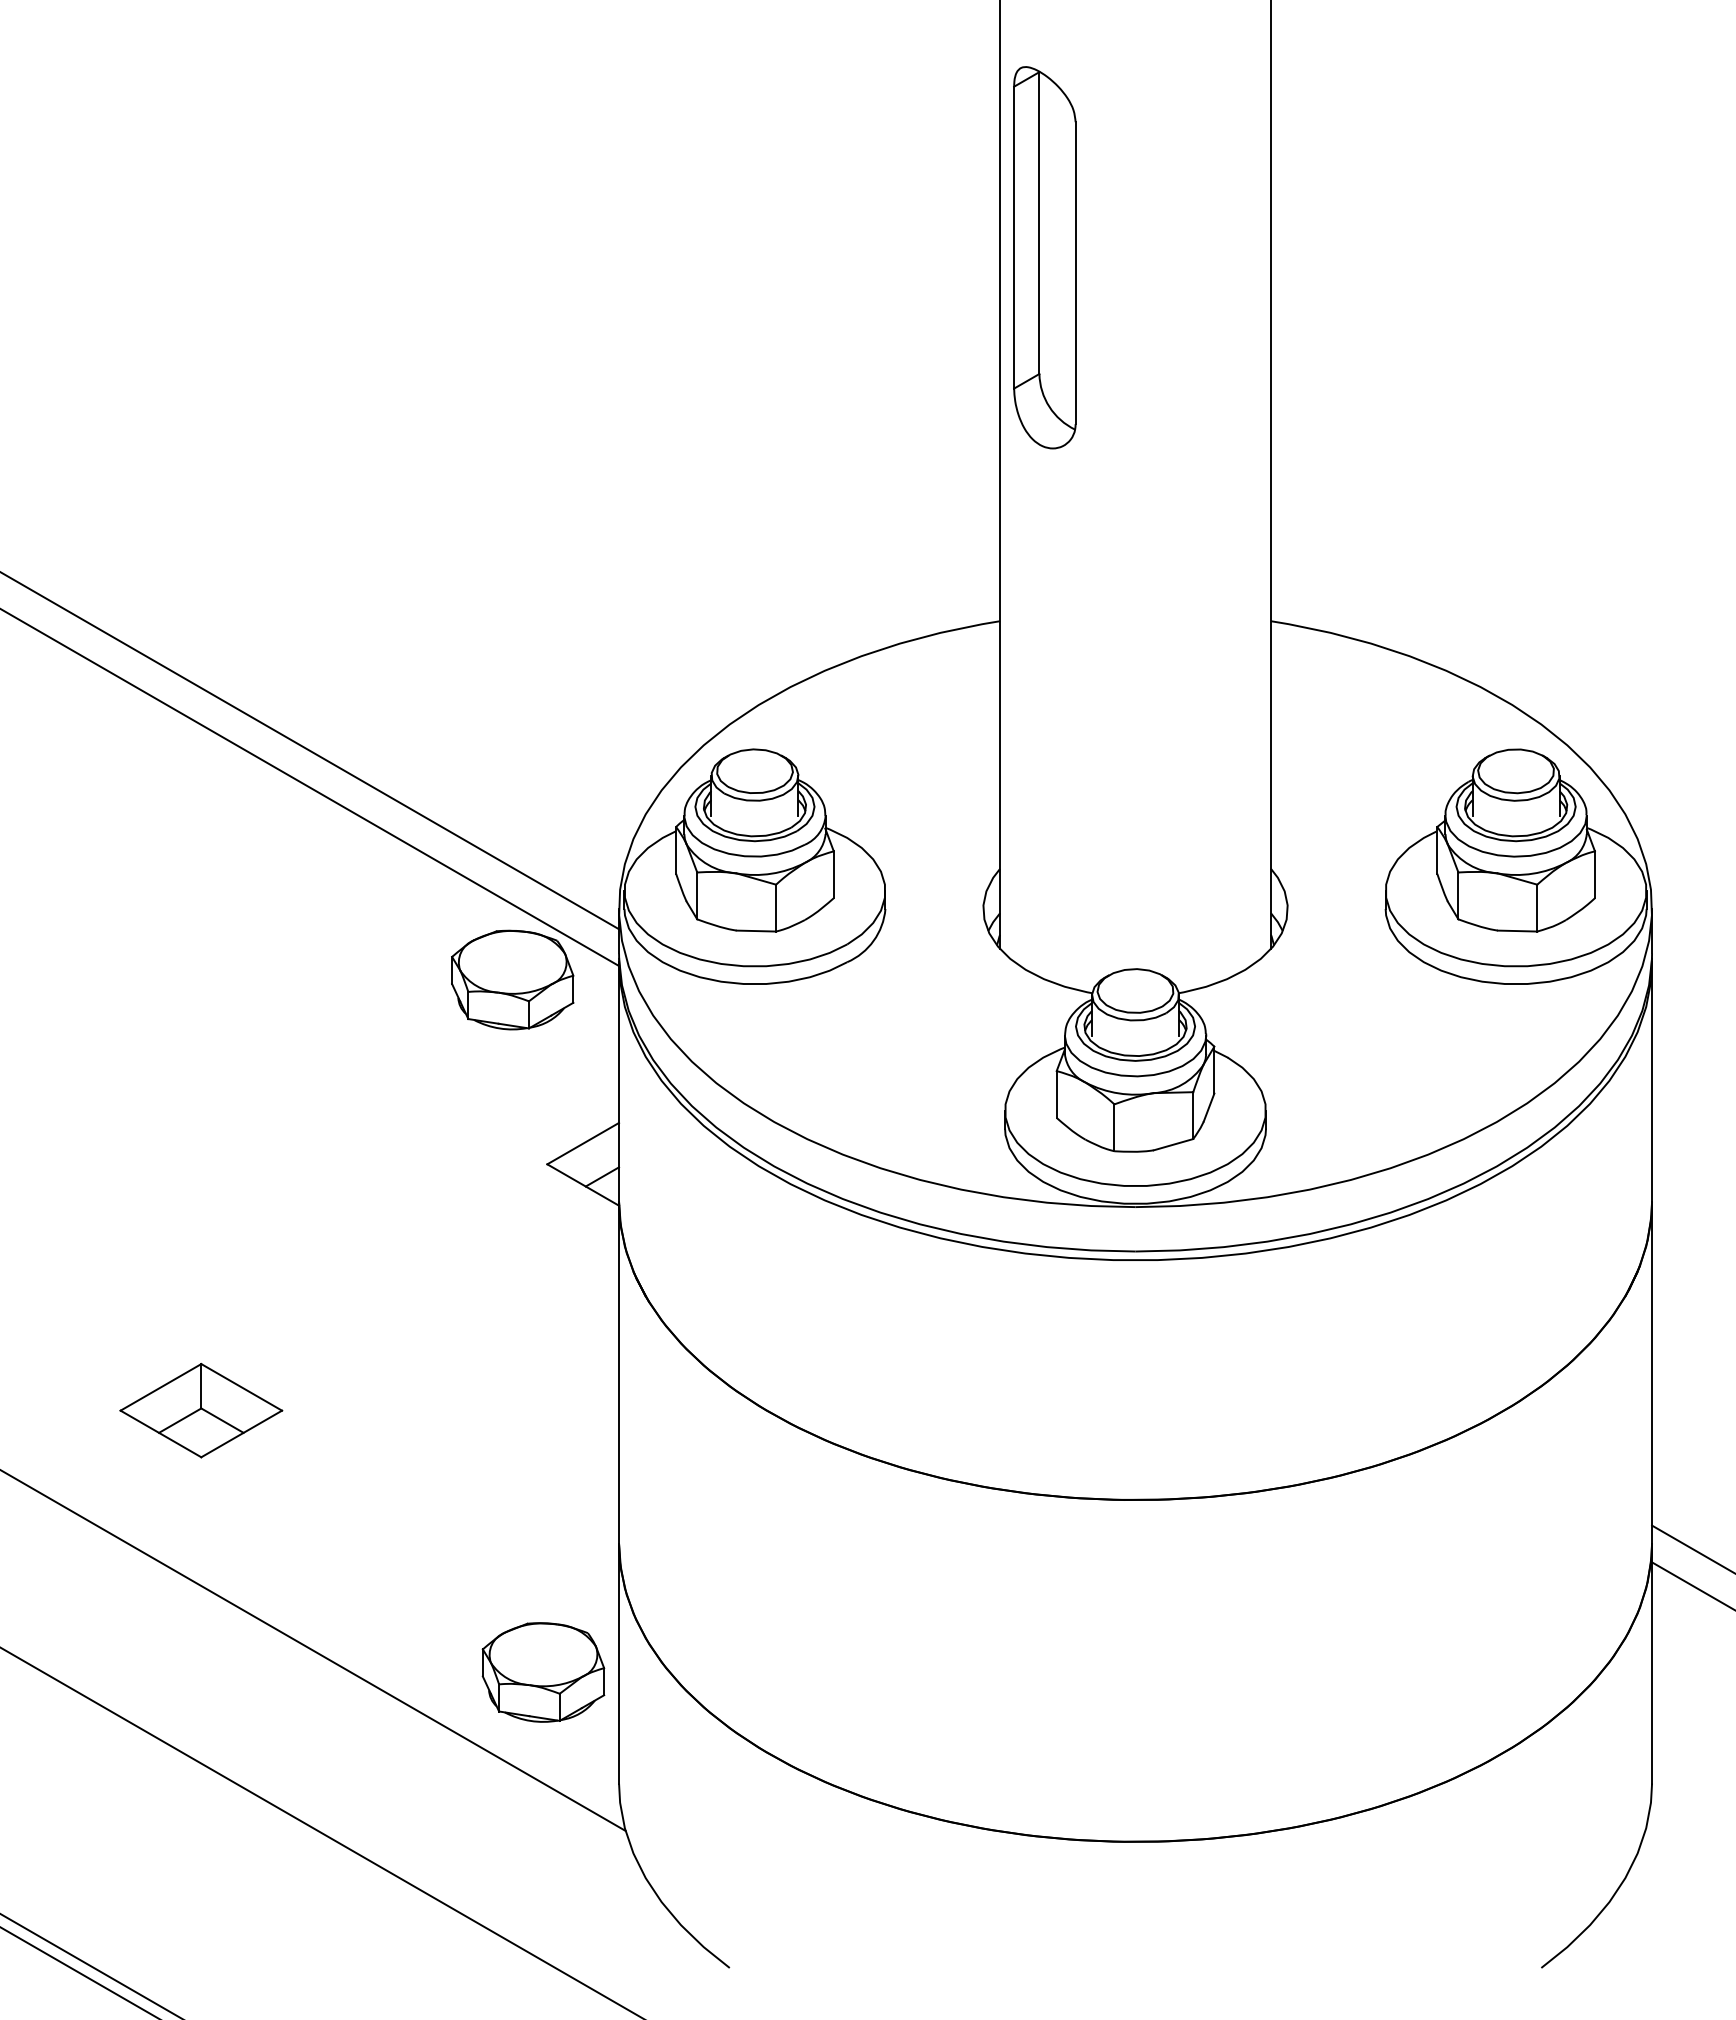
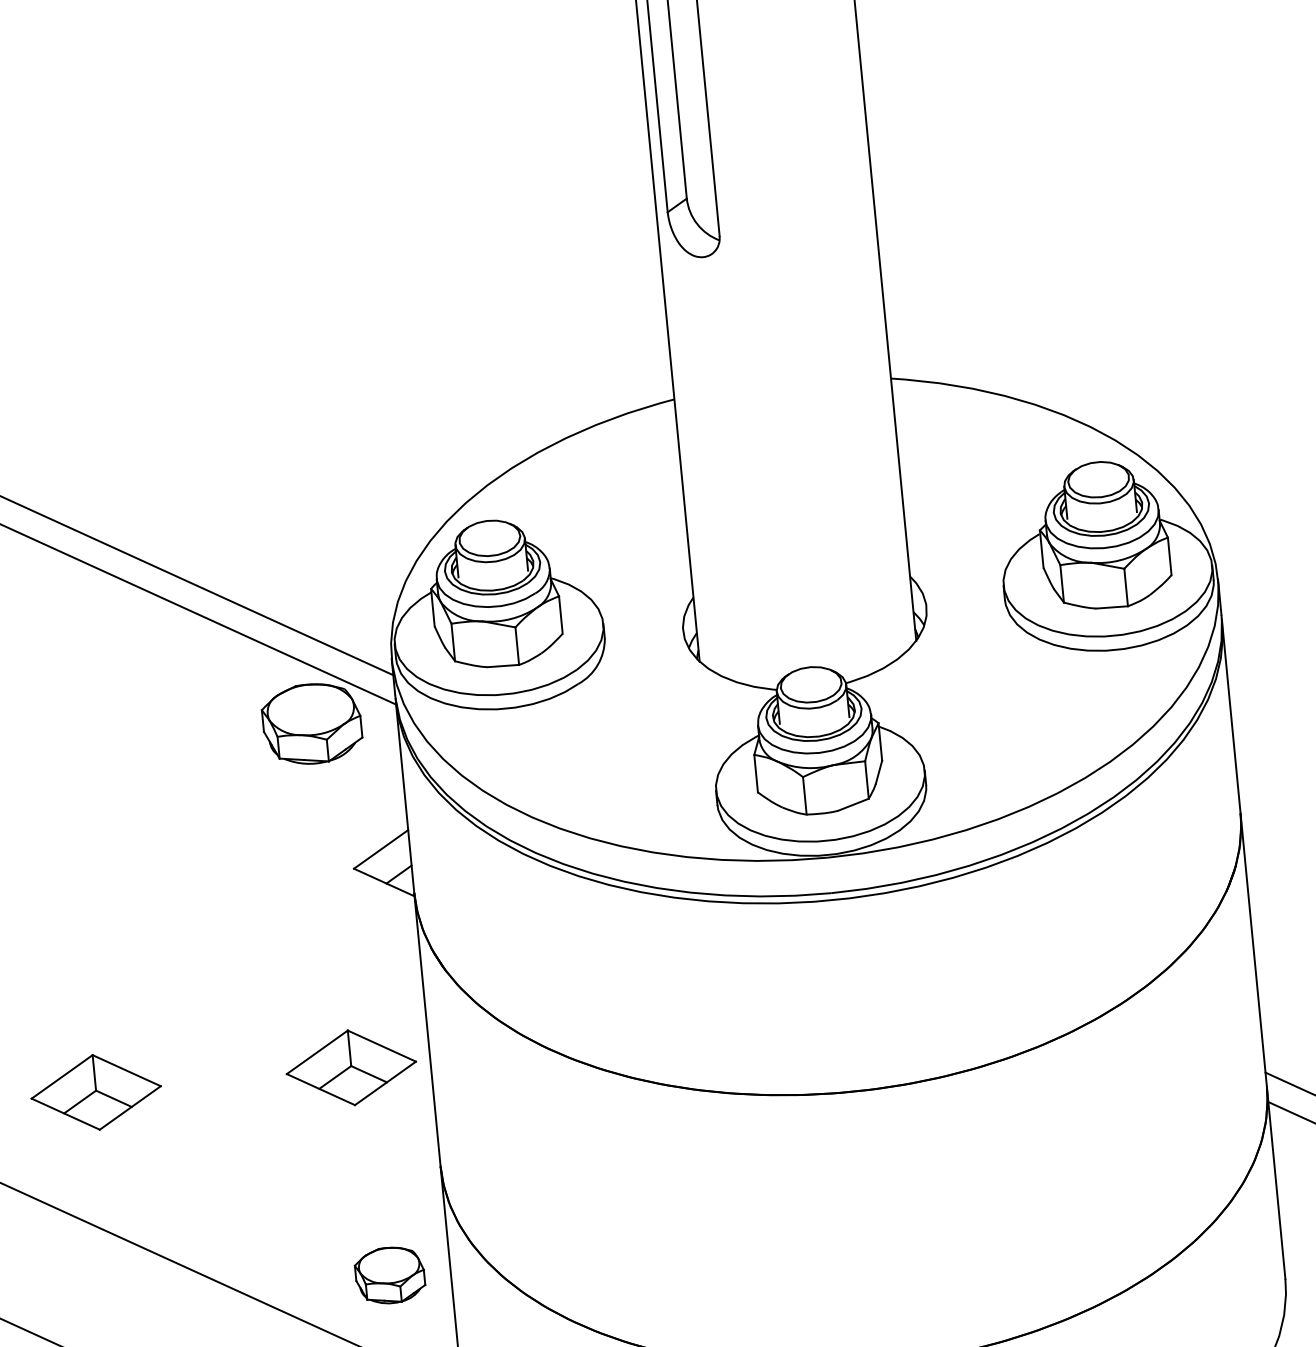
part: (520, 1410) -> (351, 1067), added
part: (543, 1672) -> (390, 1275), size x0.7

